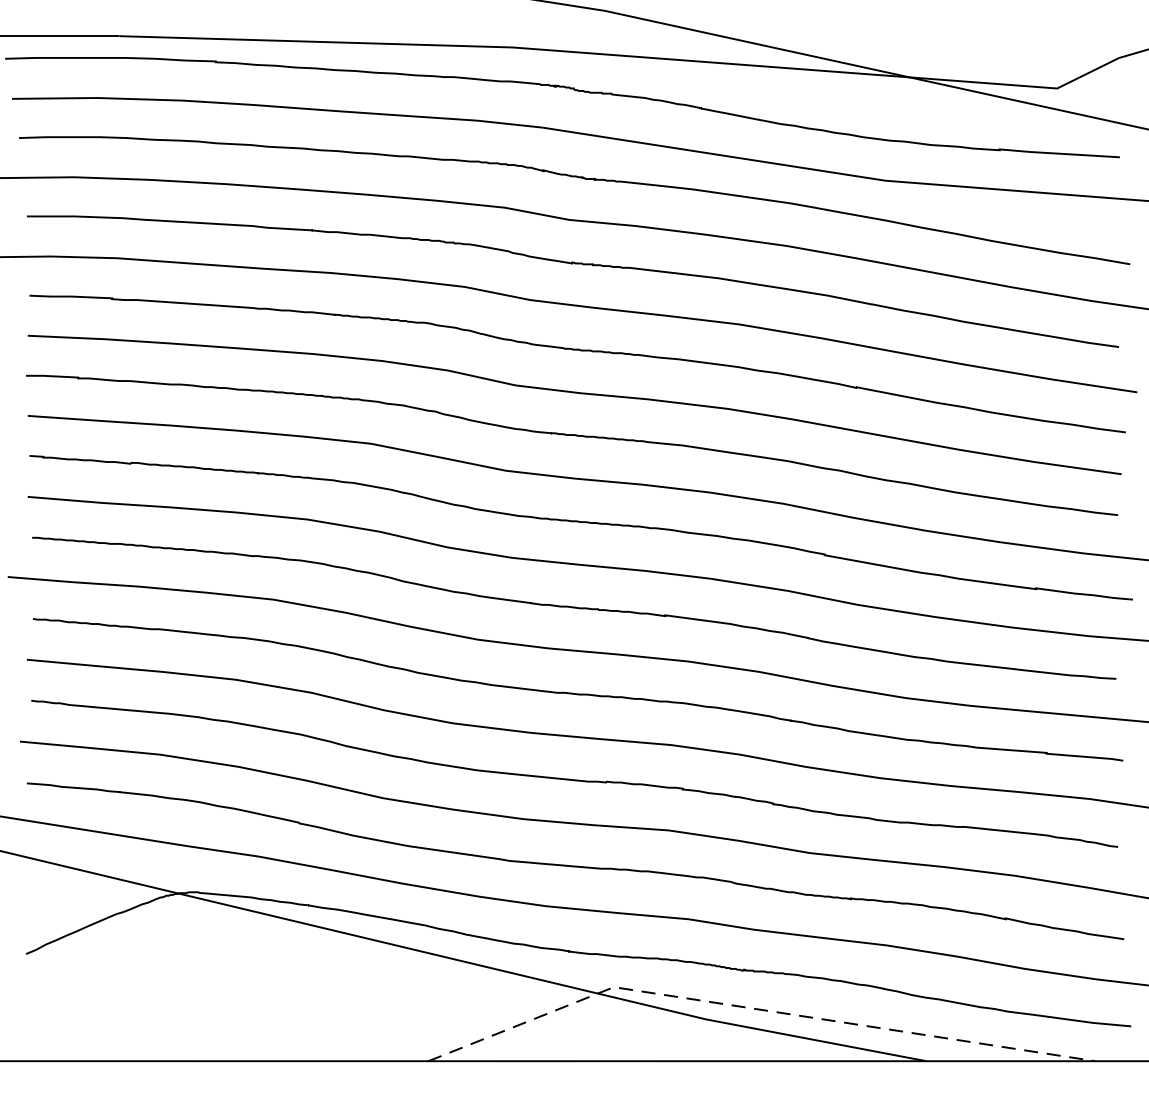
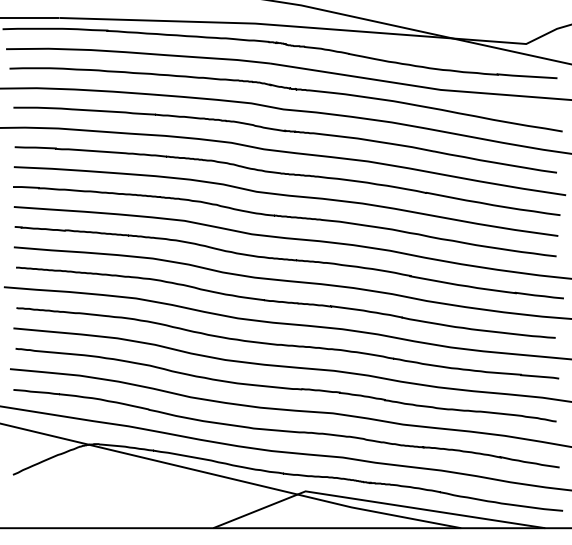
line: (754, 1009) -> (375, 502), dashed -> solid

